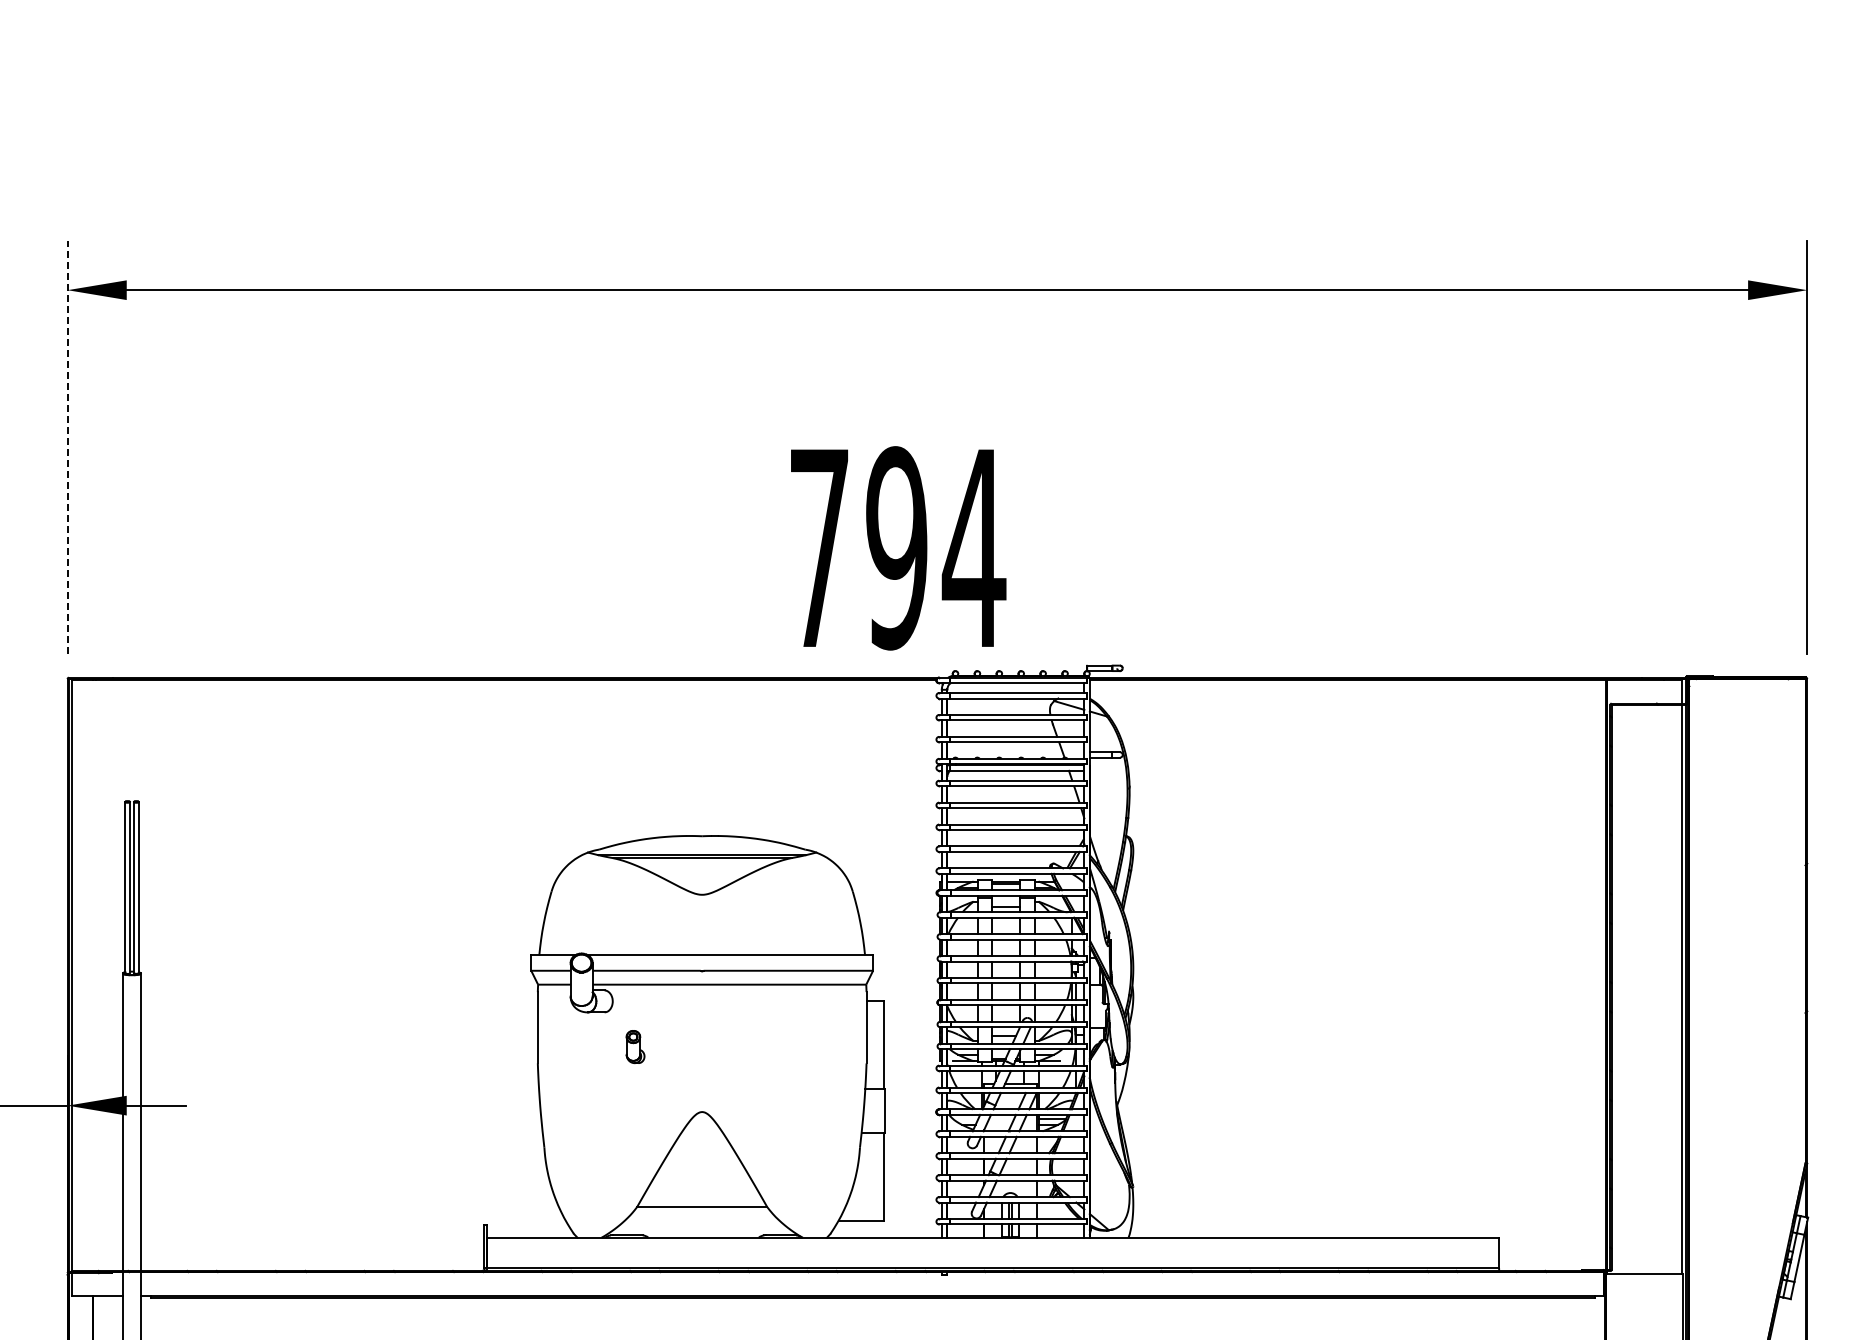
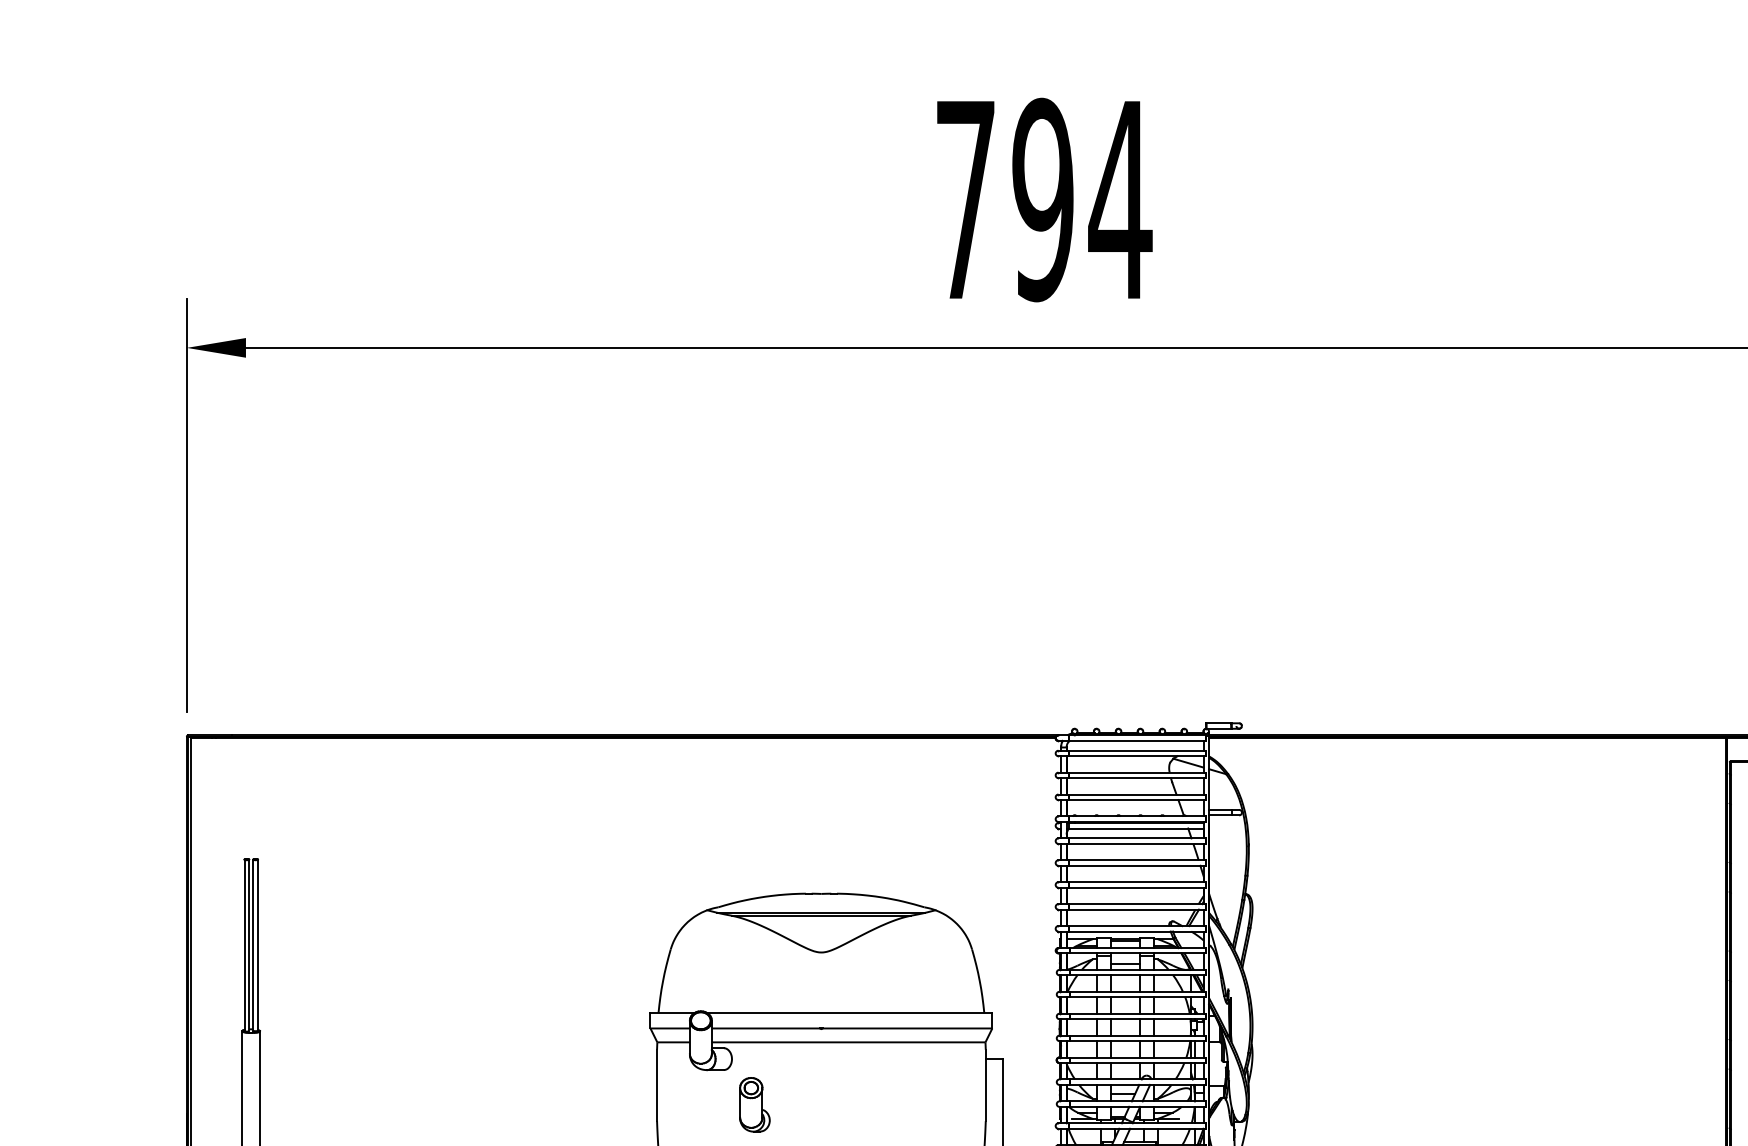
line: (67, 447) -> (186, 505), dashed -> solid
text: (898, 548) -> (1044, 200), moved
part: (635, 1046) -> (754, 1104), size x1.67

